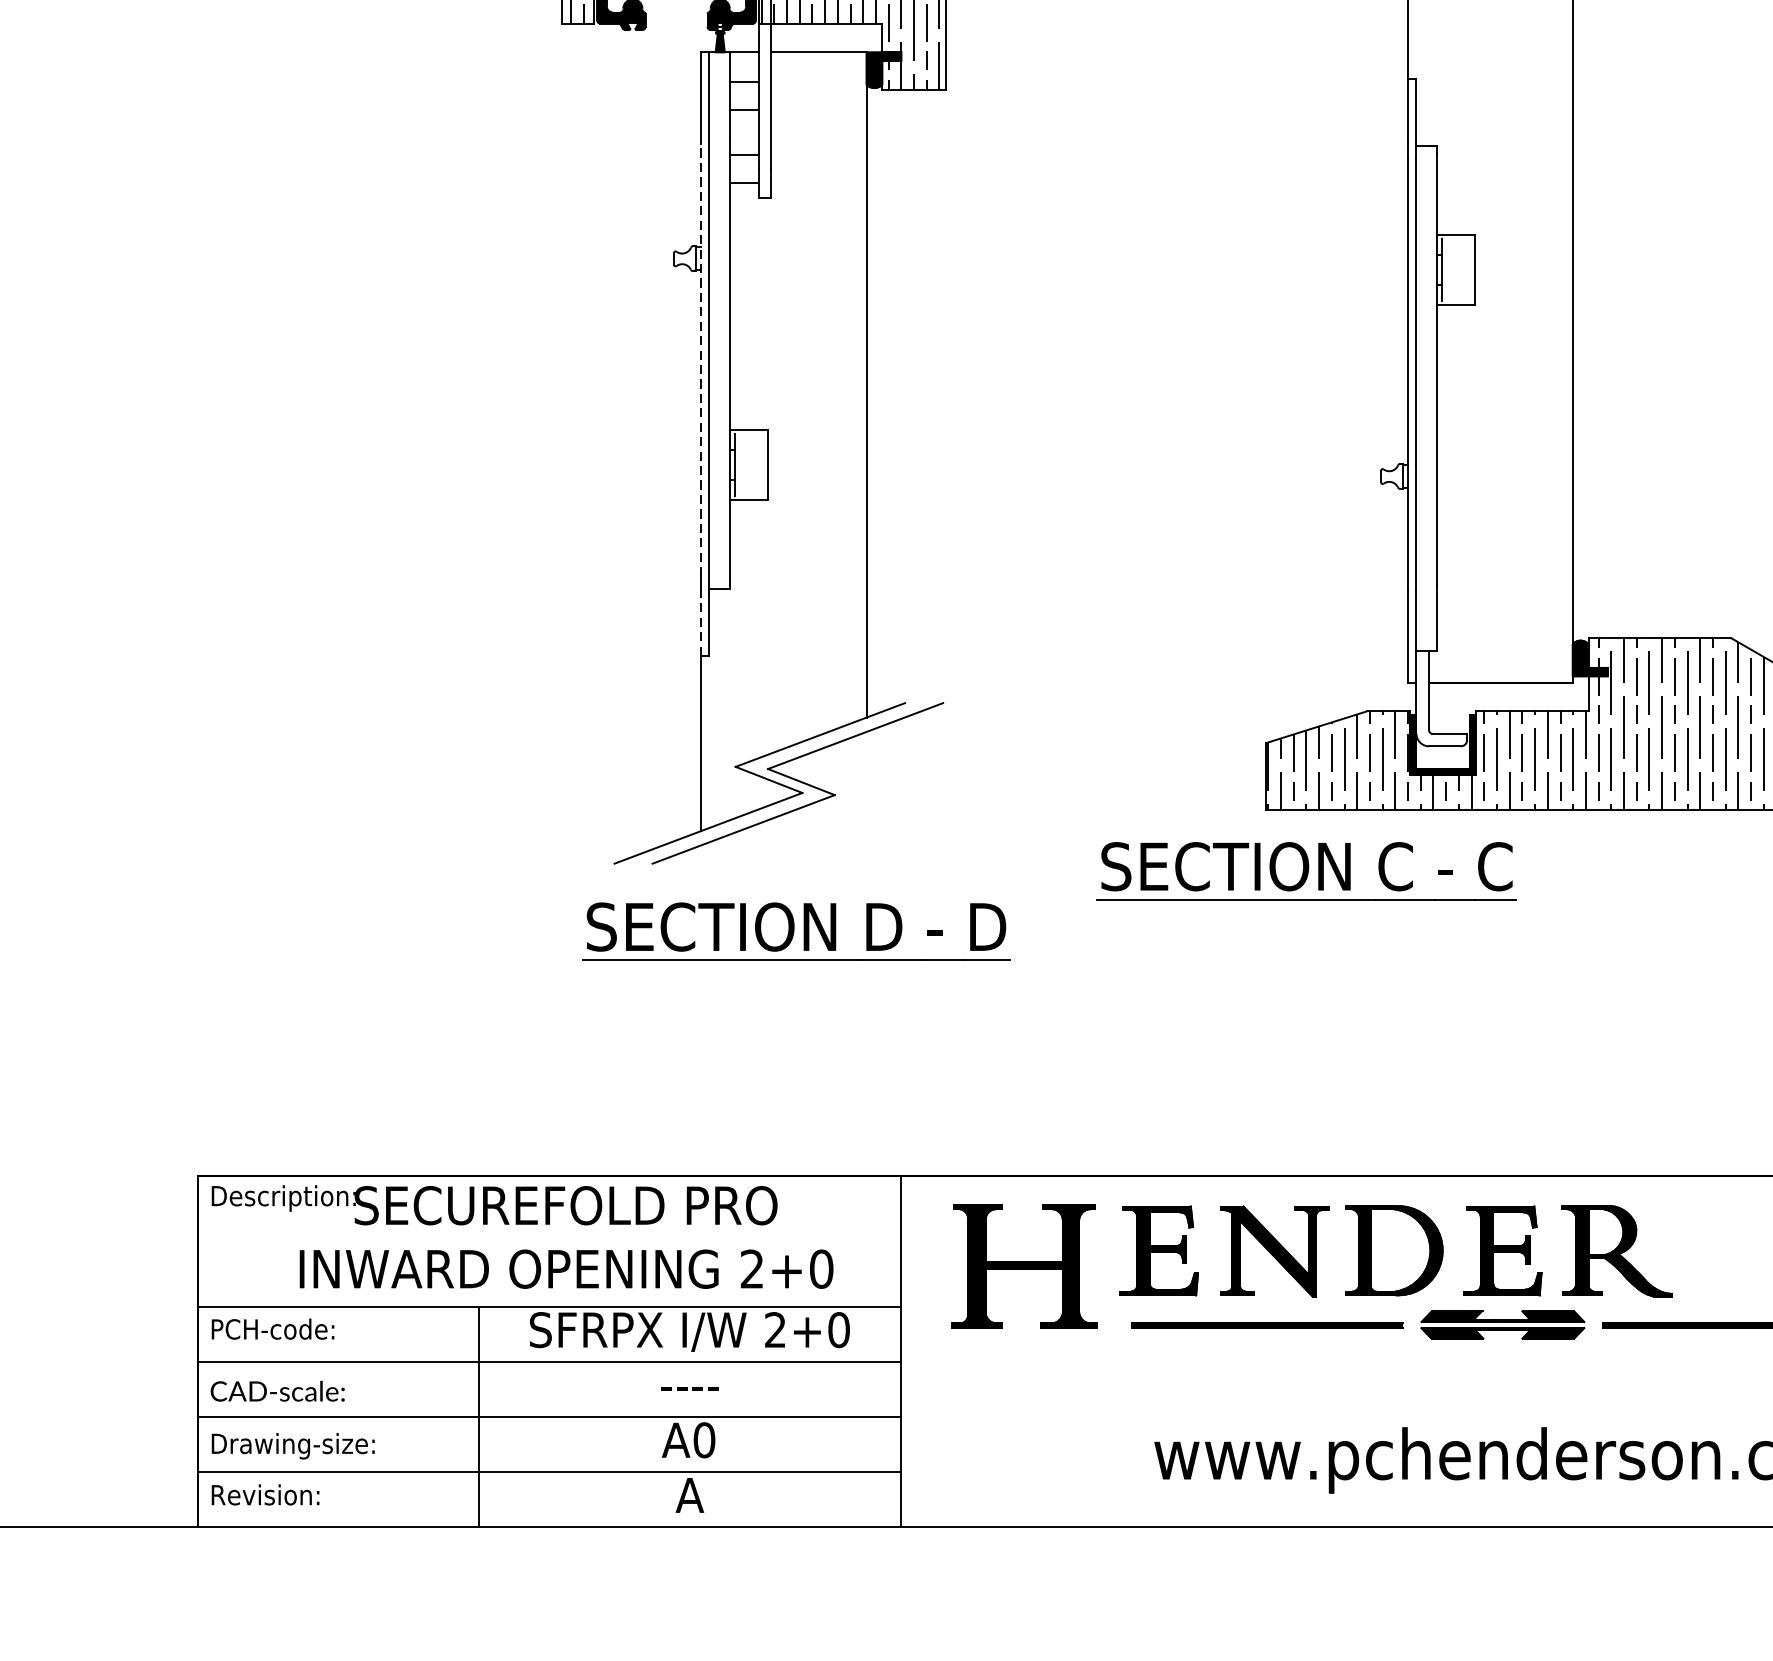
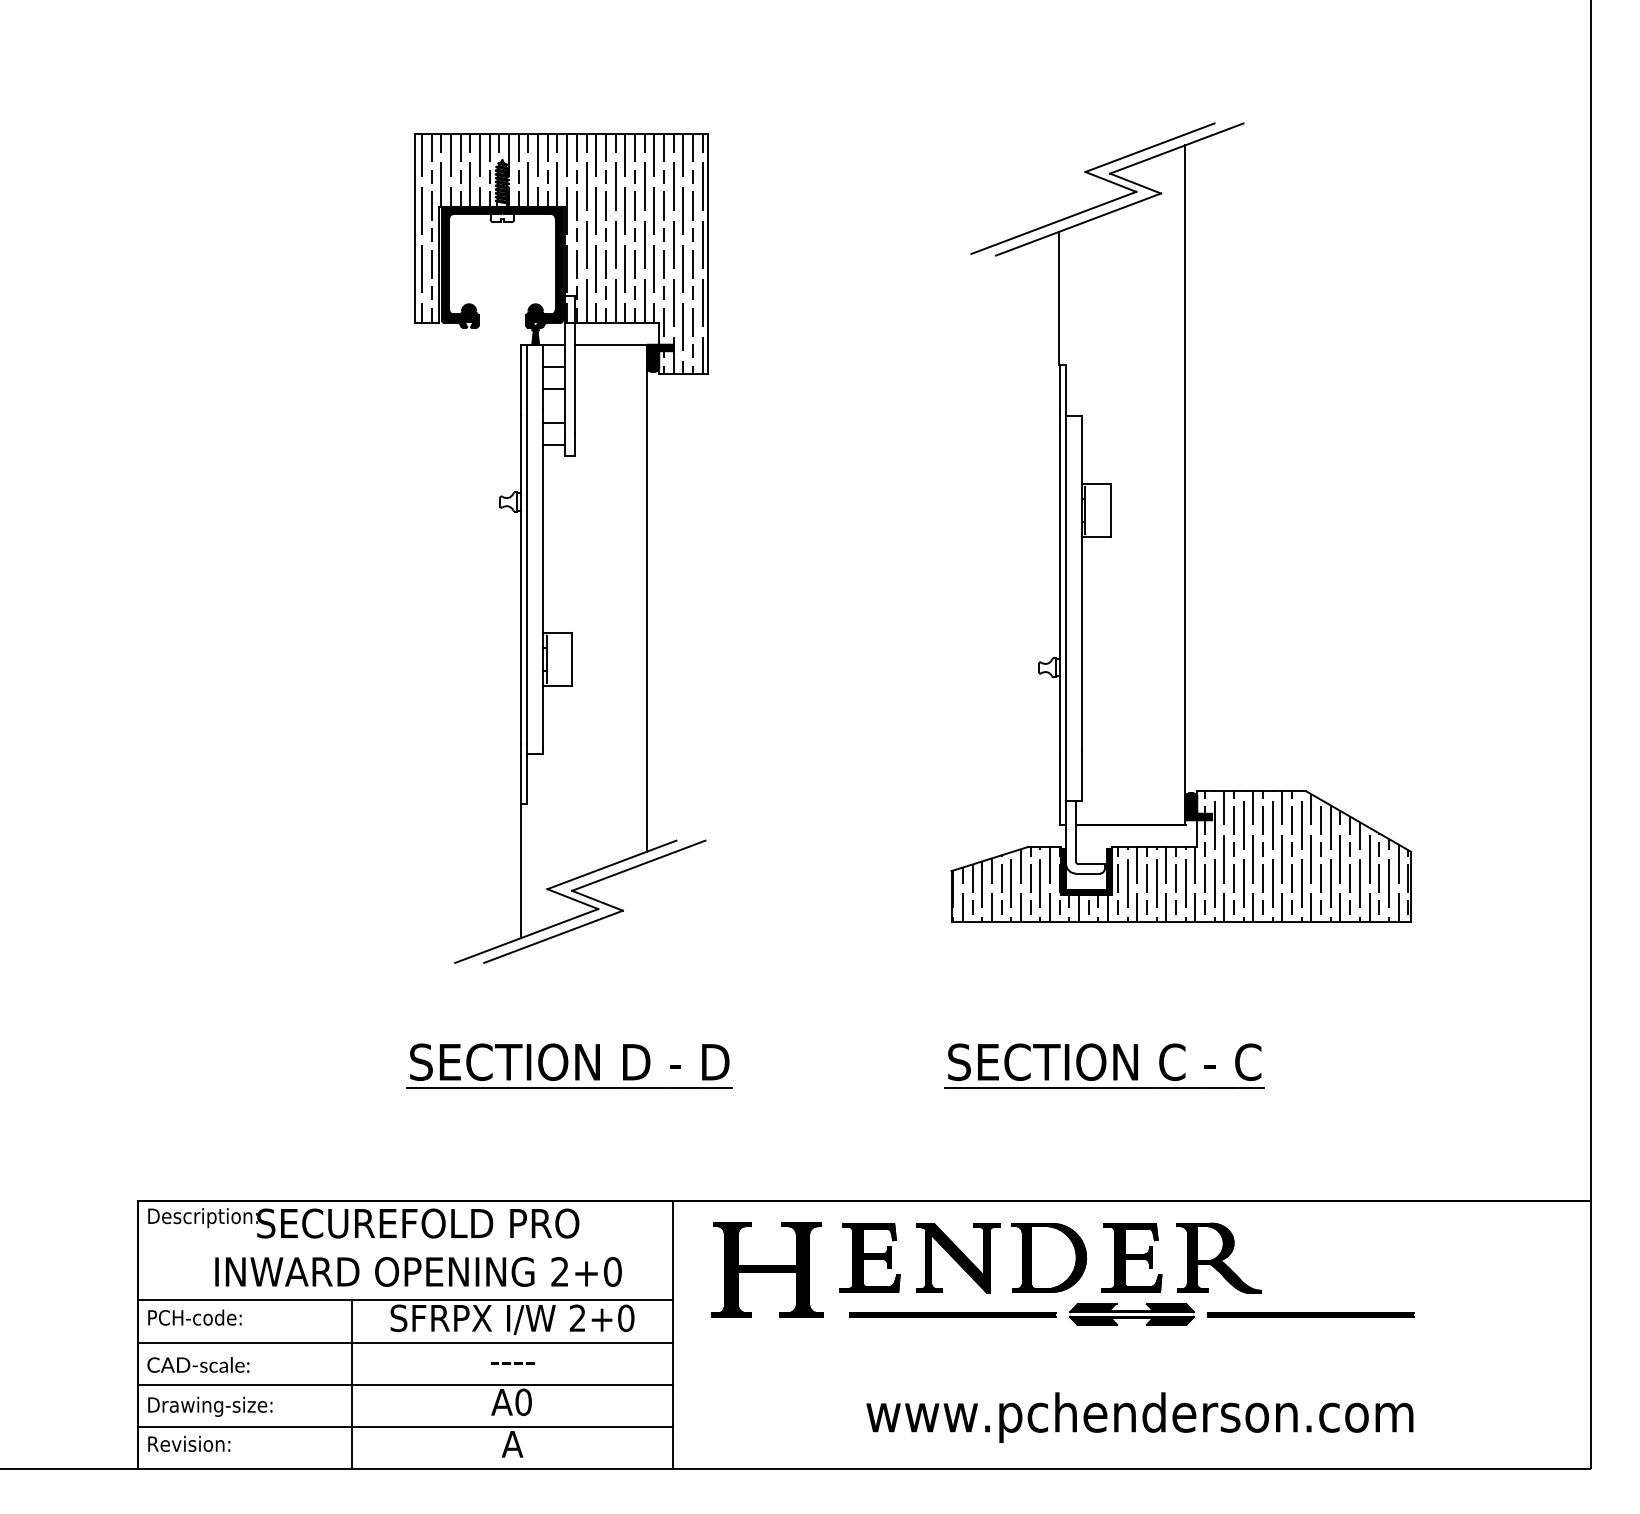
line: (701, 360) -> (521, 579), dashed -> solid
line: (701, 622) -> (521, 779), dashed -> solid
part: (1306, 870) -> (1104, 1065), moved
part: (796, 931) -> (569, 1065), moved

